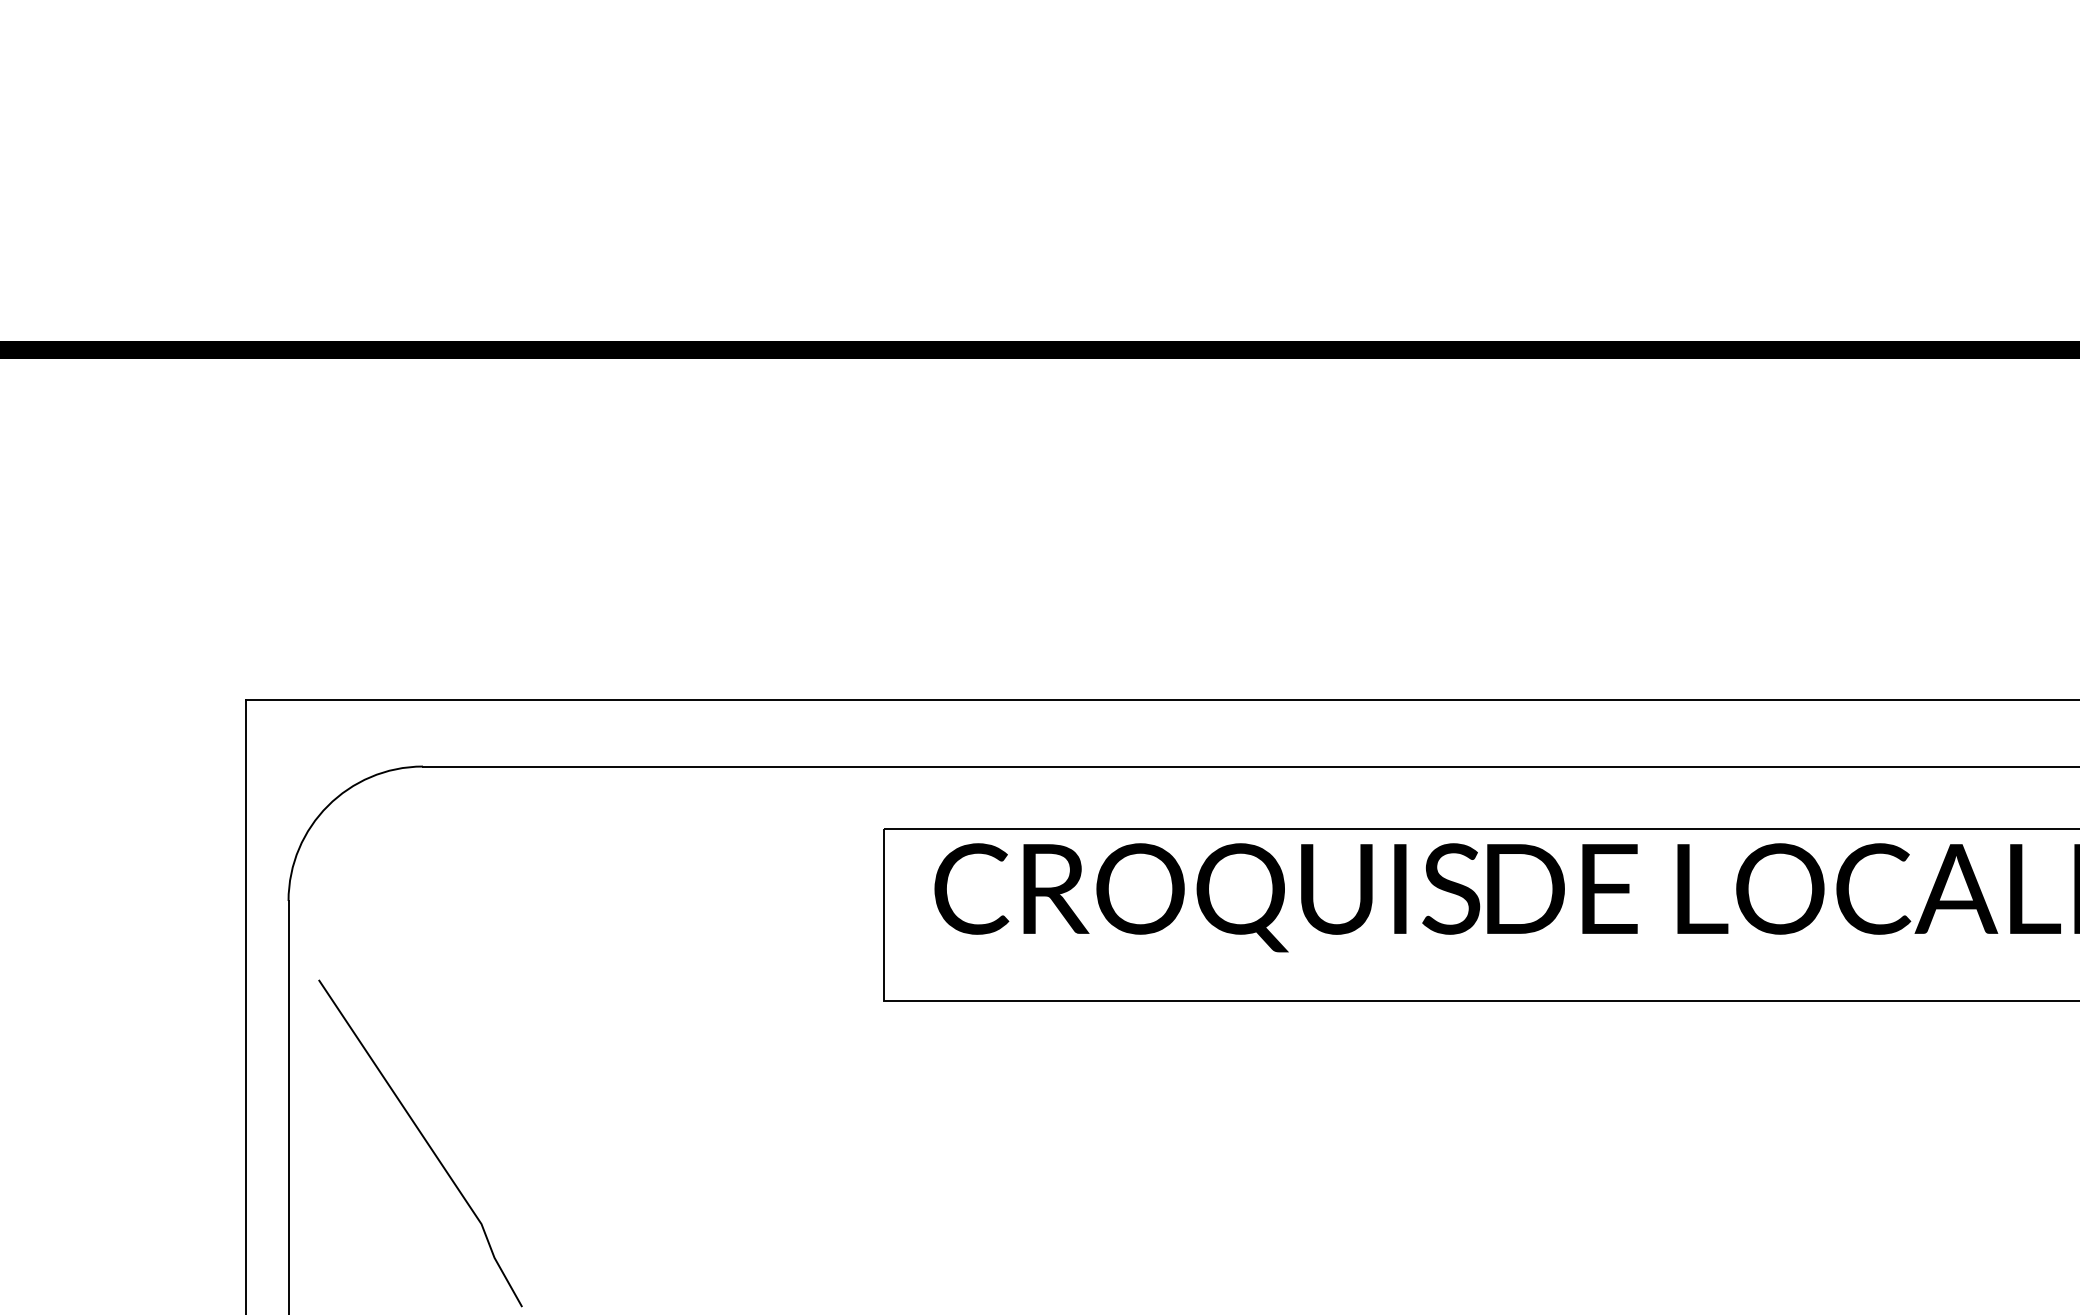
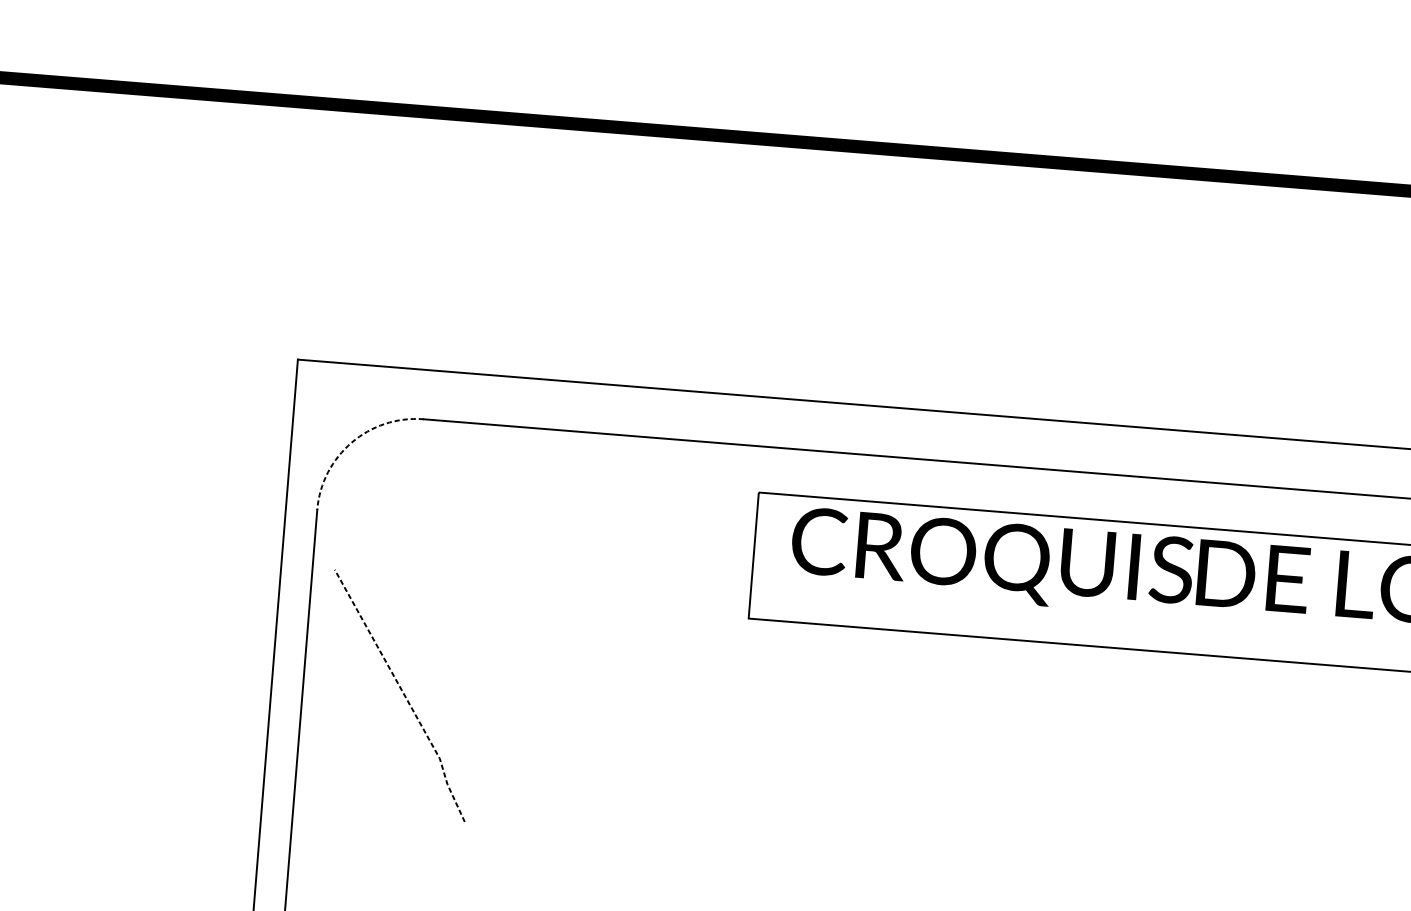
arc: (327, 805) -> (351, 442), solid -> dashed
line: (426, 1141) -> (404, 694), solid -> dashed

